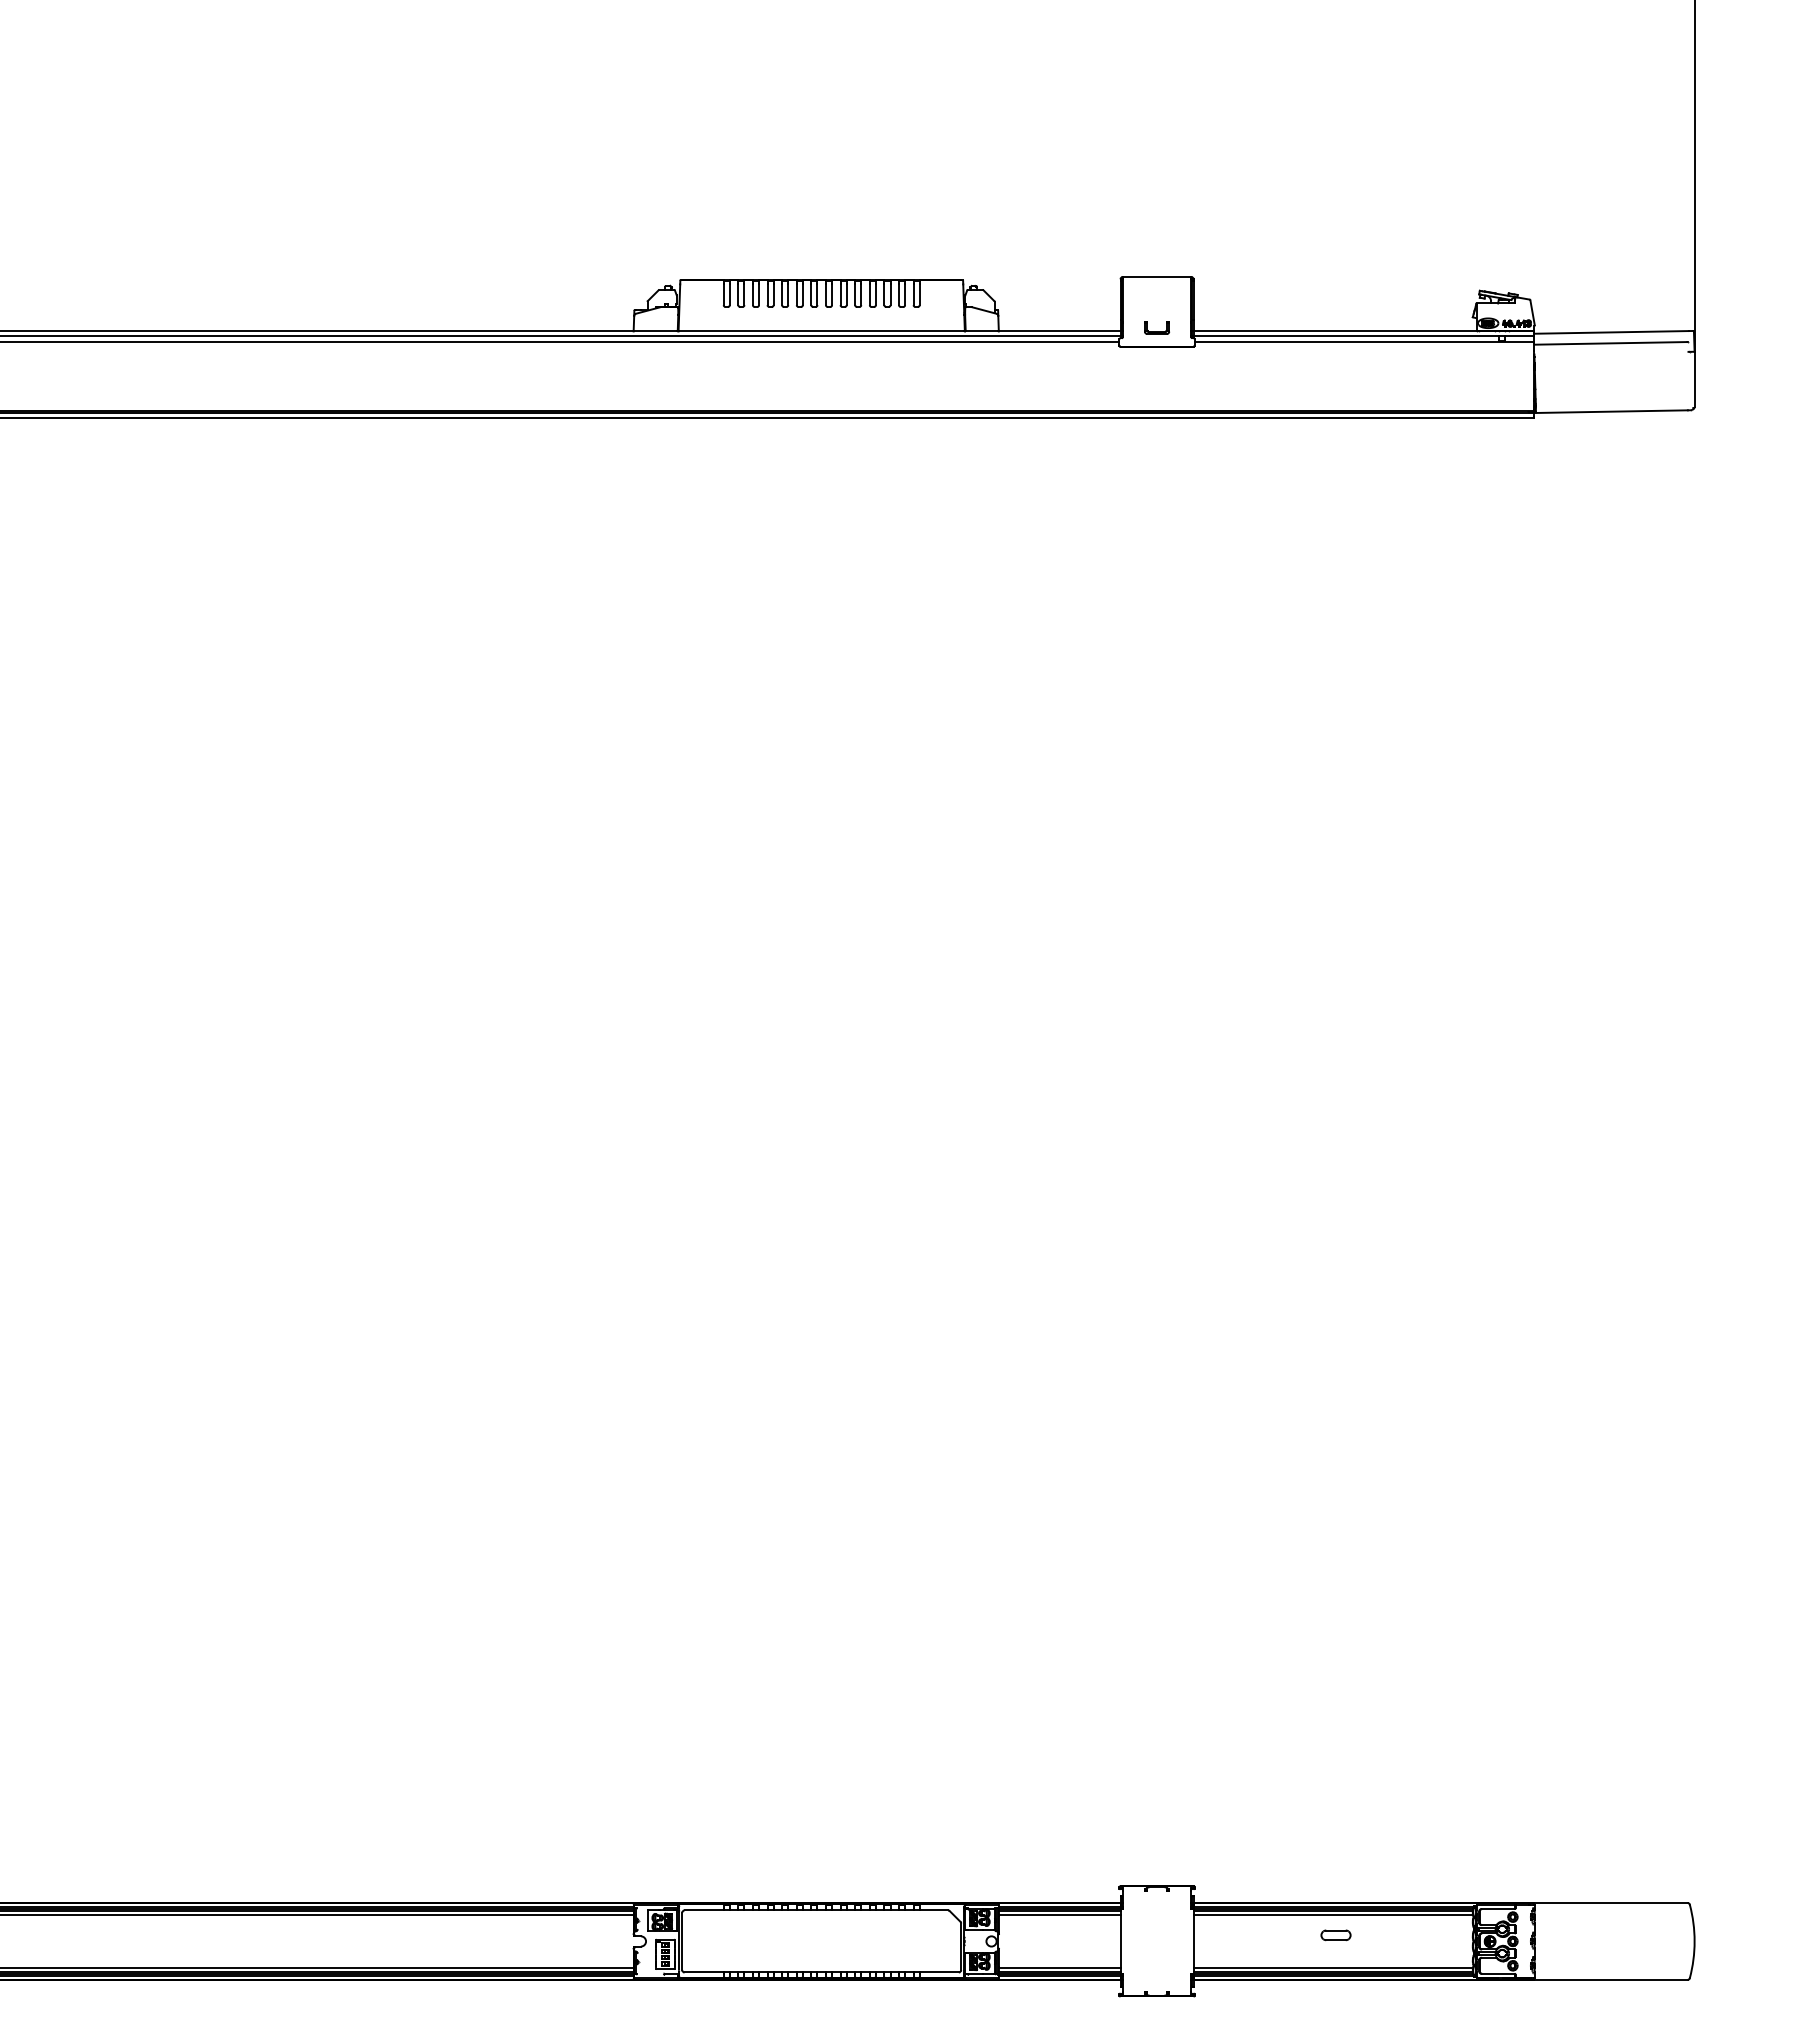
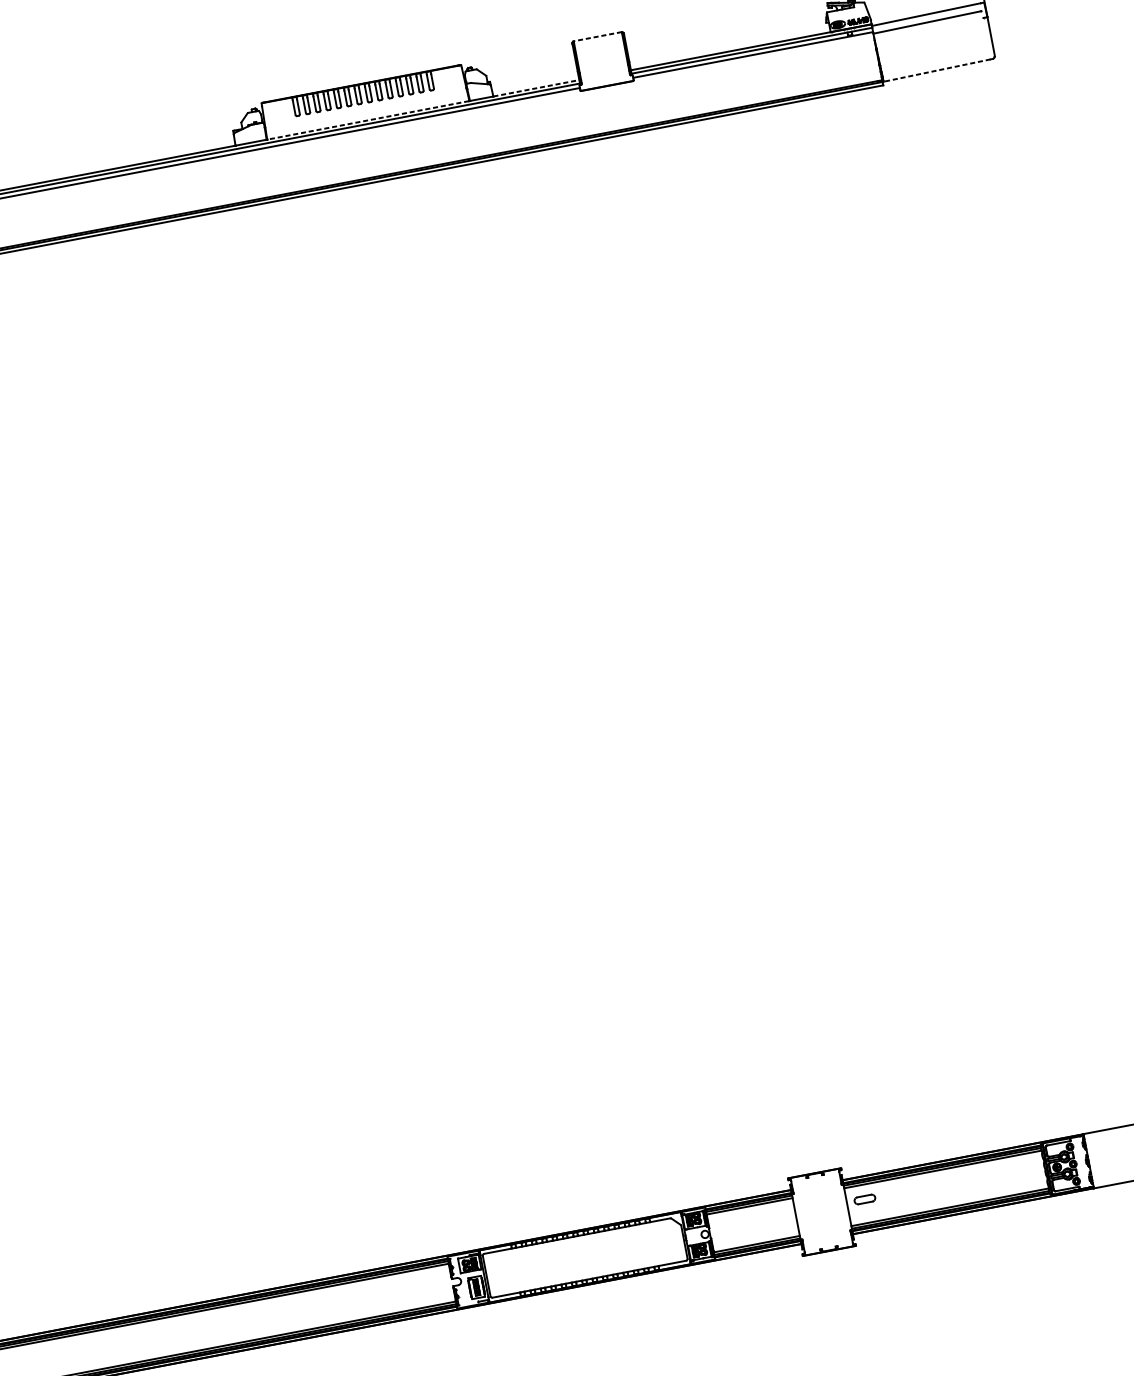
line: (1156, 276) -> (597, 36), solid -> dashed
part: (1156, 327) -> (604, 72), removed
line: (821, 331) -> (368, 120), solid -> dashed
line: (1059, 331) -> (536, 88), solid -> dashed
line: (1611, 411) -> (936, 70), solid -> dashed
part: (1335, 1935) -> (864, 1199), moved

